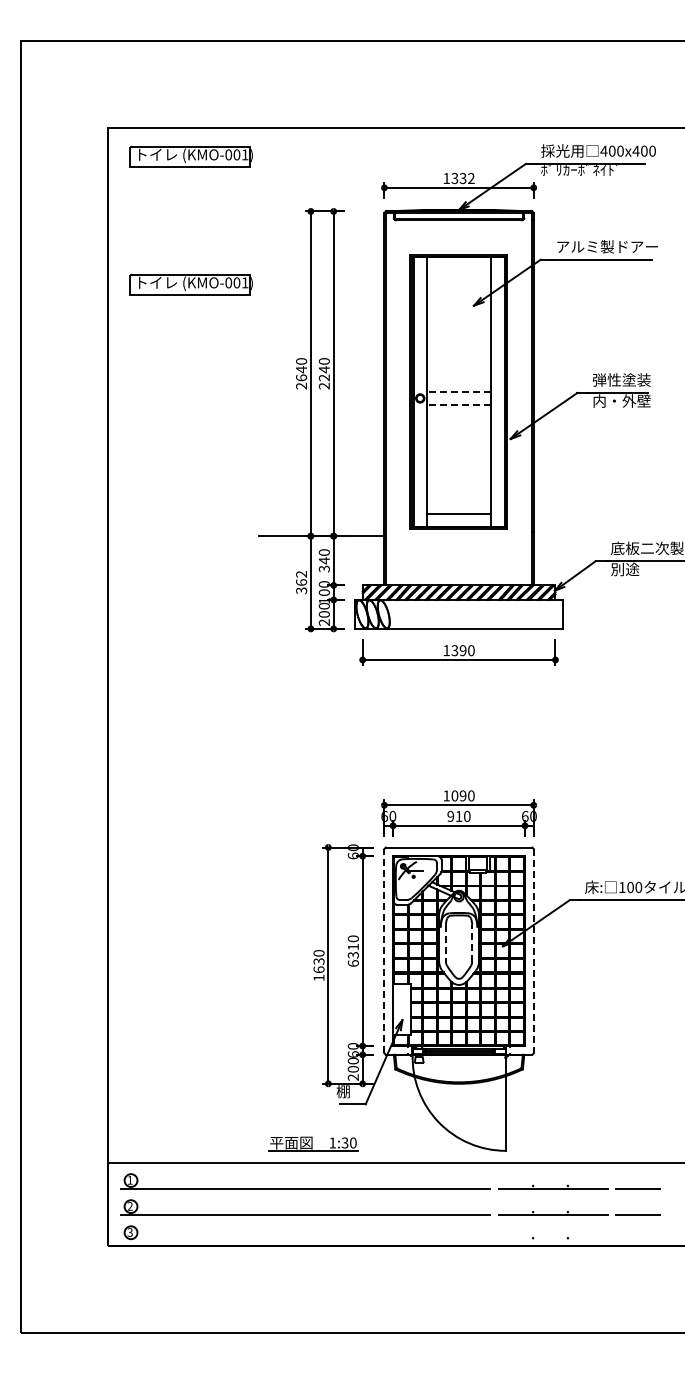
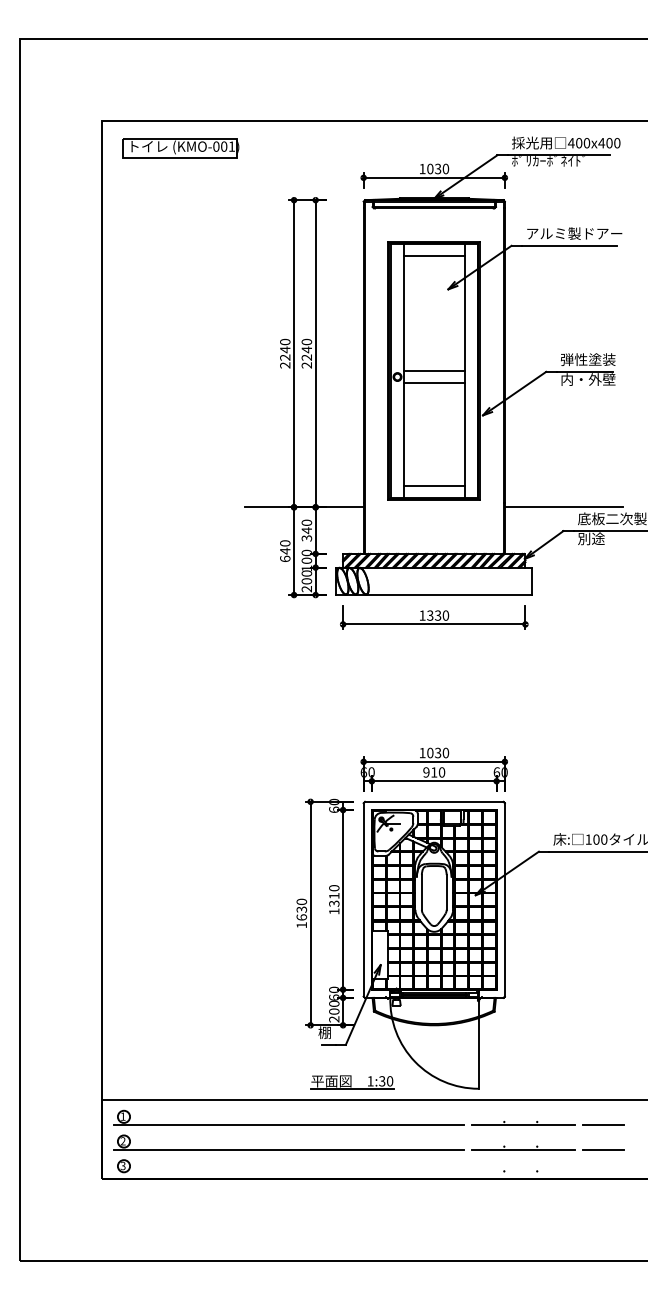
text: (462, 178) -> (437, 169), 1332 -> 1030
line: (458, 270) -> (433, 256), added
part: (190, 284) -> (180, 269), removed
text: (301, 377) -> (285, 357), 2640 -> 2240
line: (458, 391) -> (433, 370), dashed -> solid
line: (458, 404) -> (433, 382), dashed -> solid
line: (595, 536) -> (563, 507), added
text: (301, 582) -> (285, 551), 362 -> 640
text: (462, 650) -> (437, 615), 1390 -> 1330
text: (462, 795) -> (437, 752), 1090 -> 1030
line: (472, 942) -> (446, 891), dashed -> solid
line: (445, 943) -> (421, 892), dashed -> solid
line: (384, 950) -> (363, 899), dashed -> solid
line: (533, 951) -> (504, 900), dashed -> solid
text: (352, 963) -> (333, 911), 6310 -> 1310
part: (313, 1143) -> (352, 1081), moved

